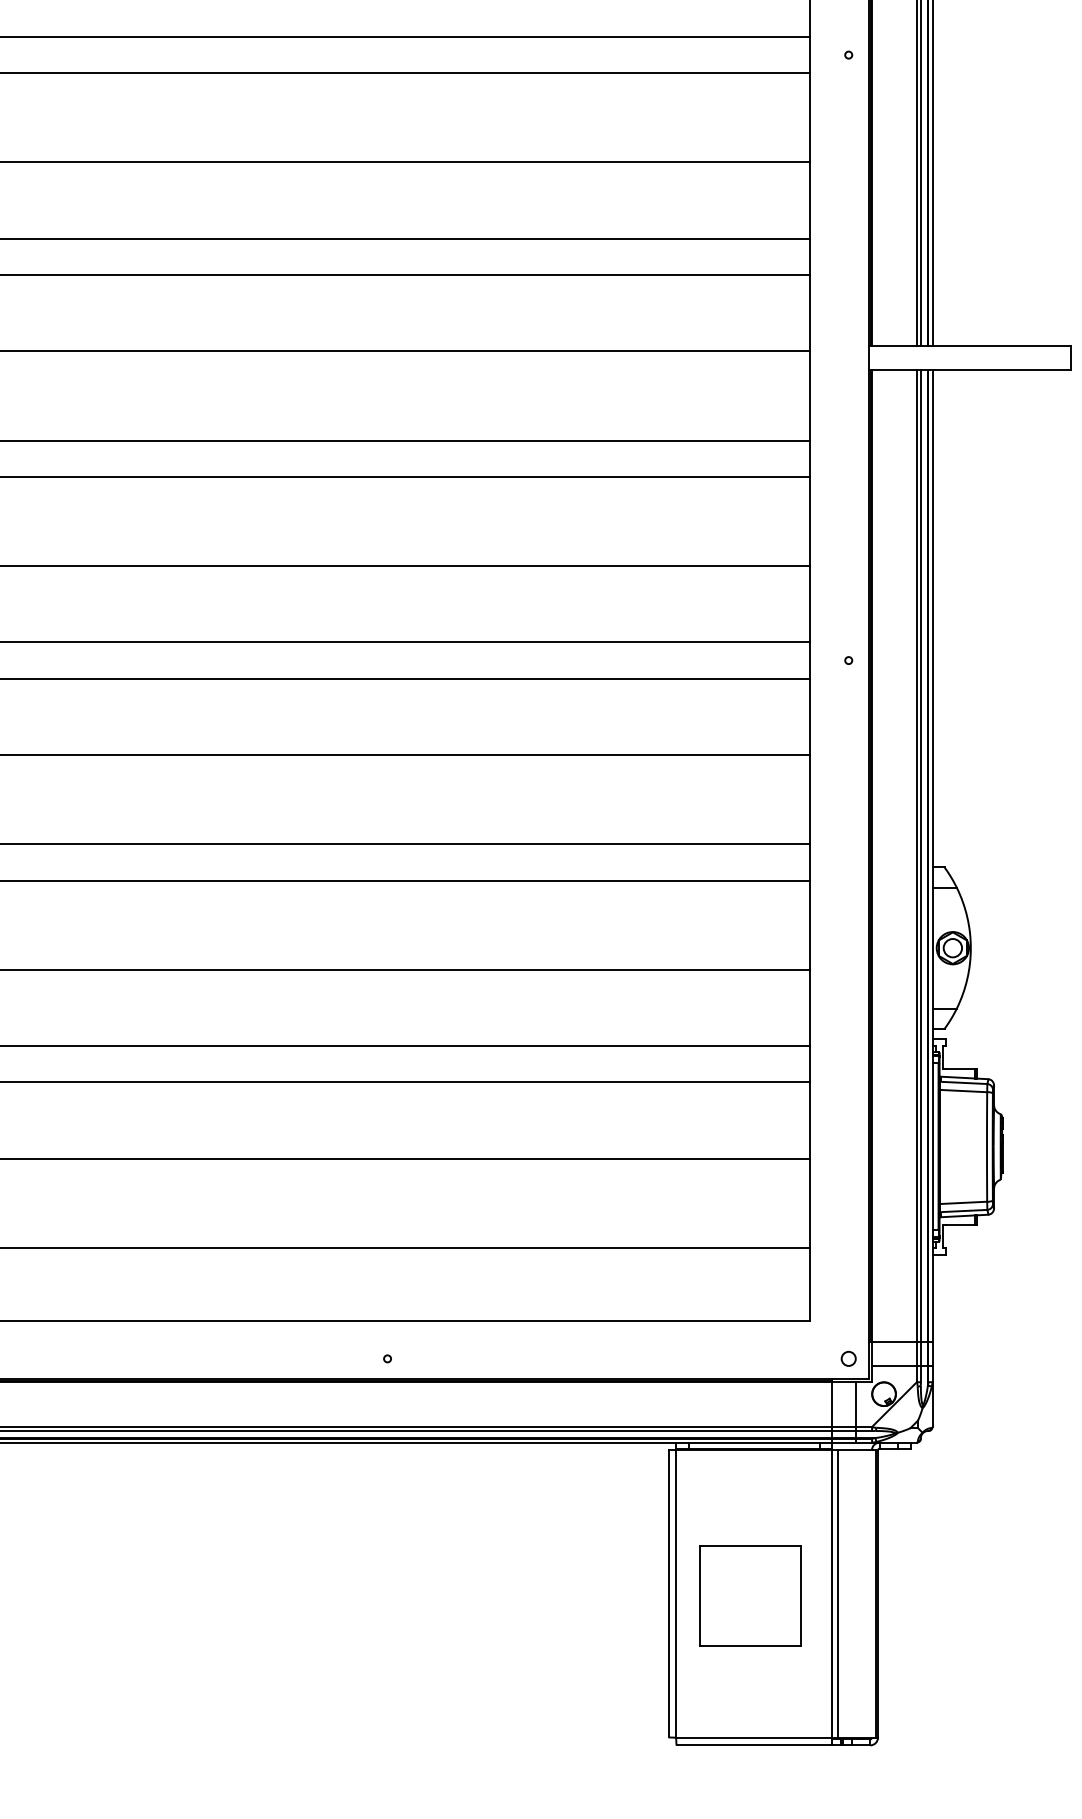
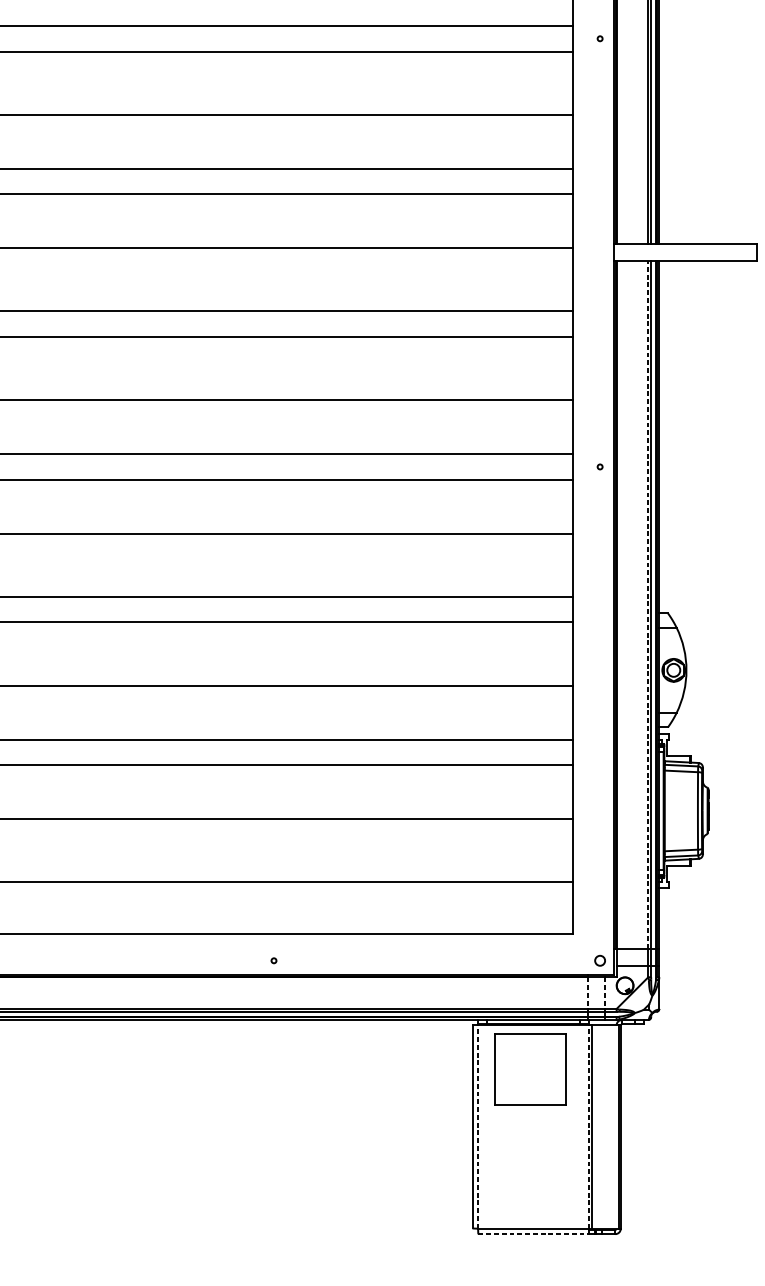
line: (916, 855) -> (648, 604), solid -> dashed
line: (831, 1405) -> (587, 993), solid -> dashed
line: (855, 1405) -> (604, 993), solid -> dashed
line: (676, 1594) -> (478, 1127), solid -> dashed
line: (832, 1594) -> (588, 1127), solid -> dashed
part: (750, 1595) -> (530, 1069), moved
line: (754, 1745) -> (533, 1234), solid -> dashed

